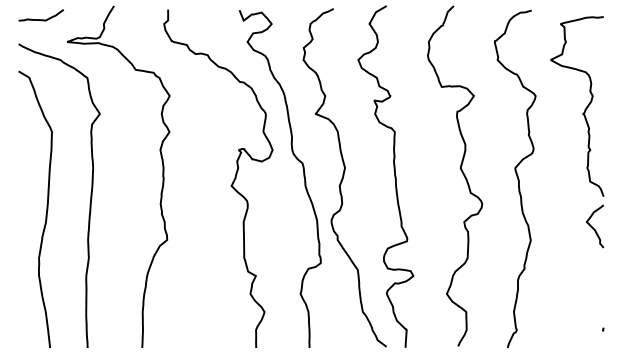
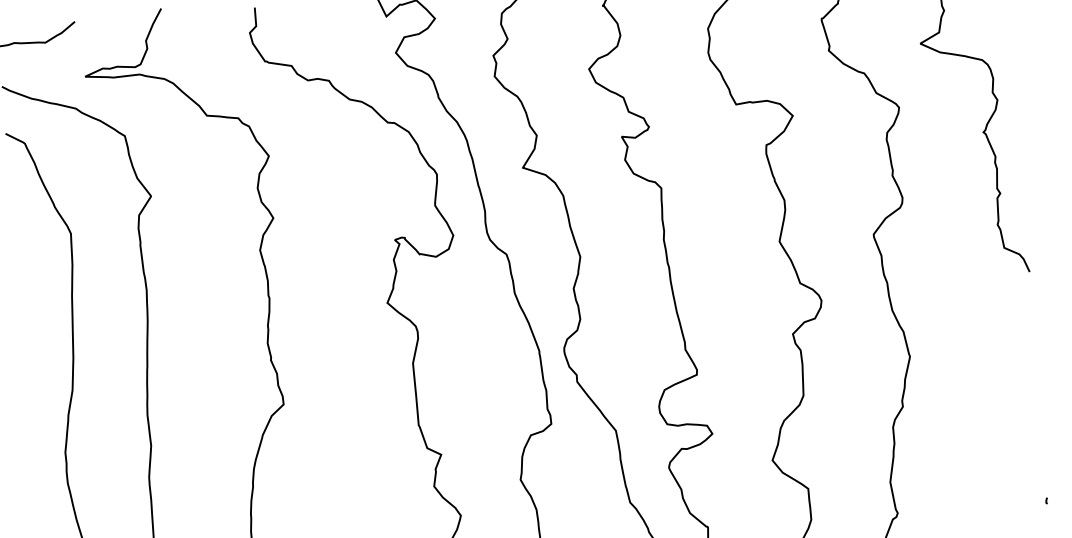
curve: (593, 227) -> (1016, 326), removed

